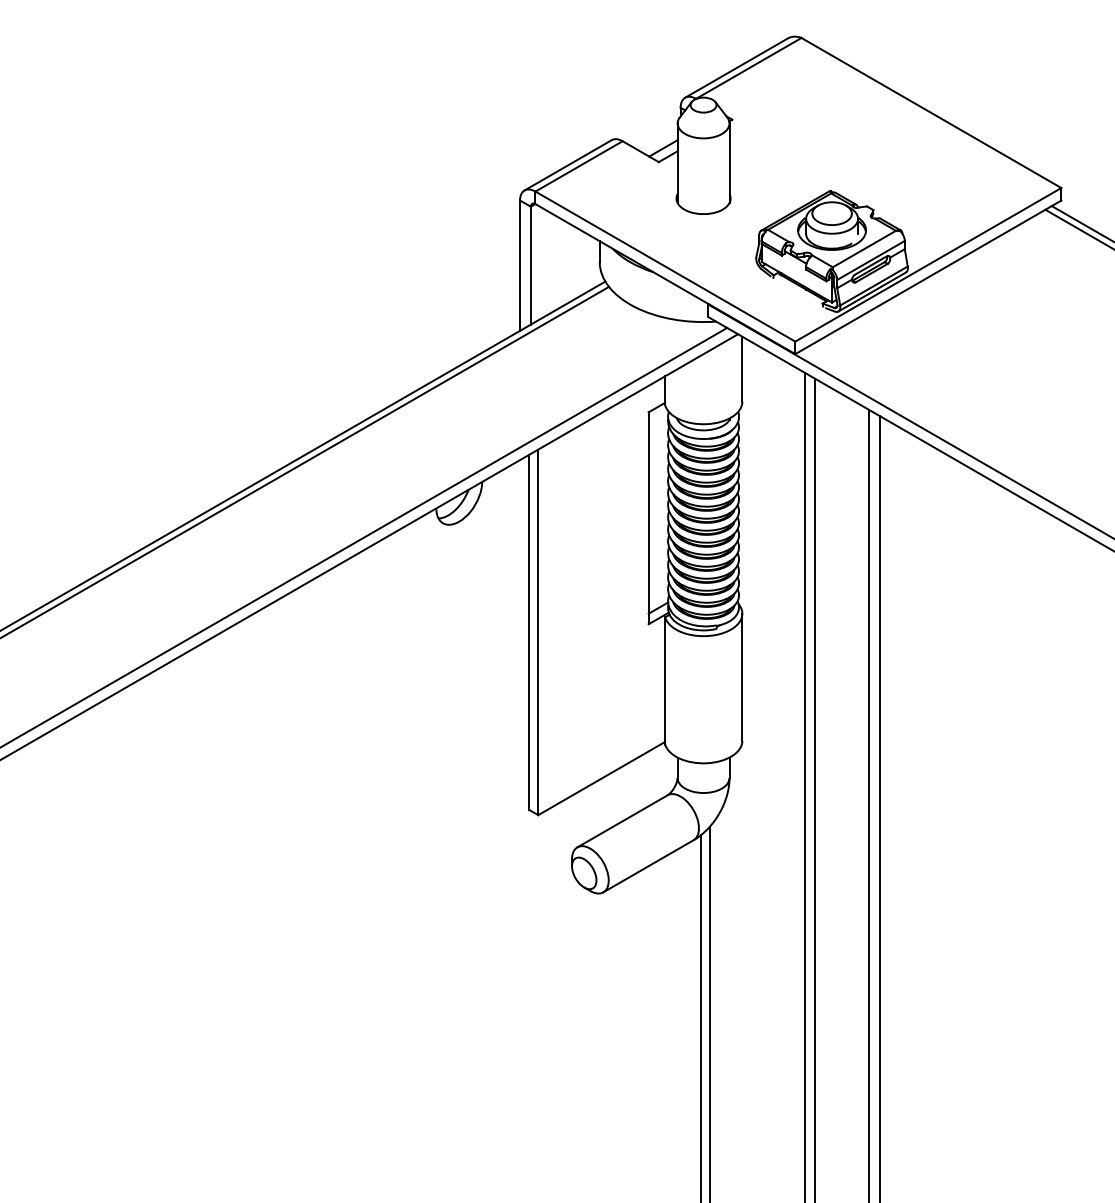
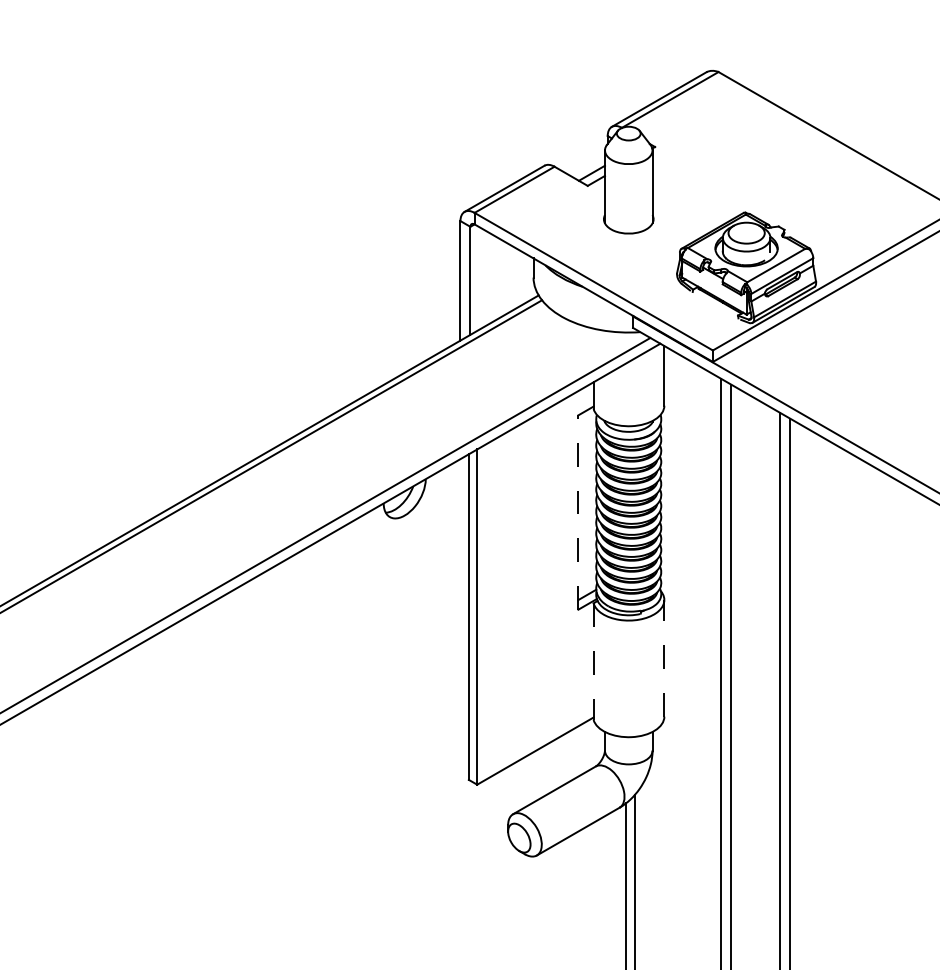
line: (648, 518) -> (578, 512), solid -> dashed
line: (742, 677) -> (664, 658), solid -> dashed
line: (665, 680) -> (593, 661), solid -> dashed

